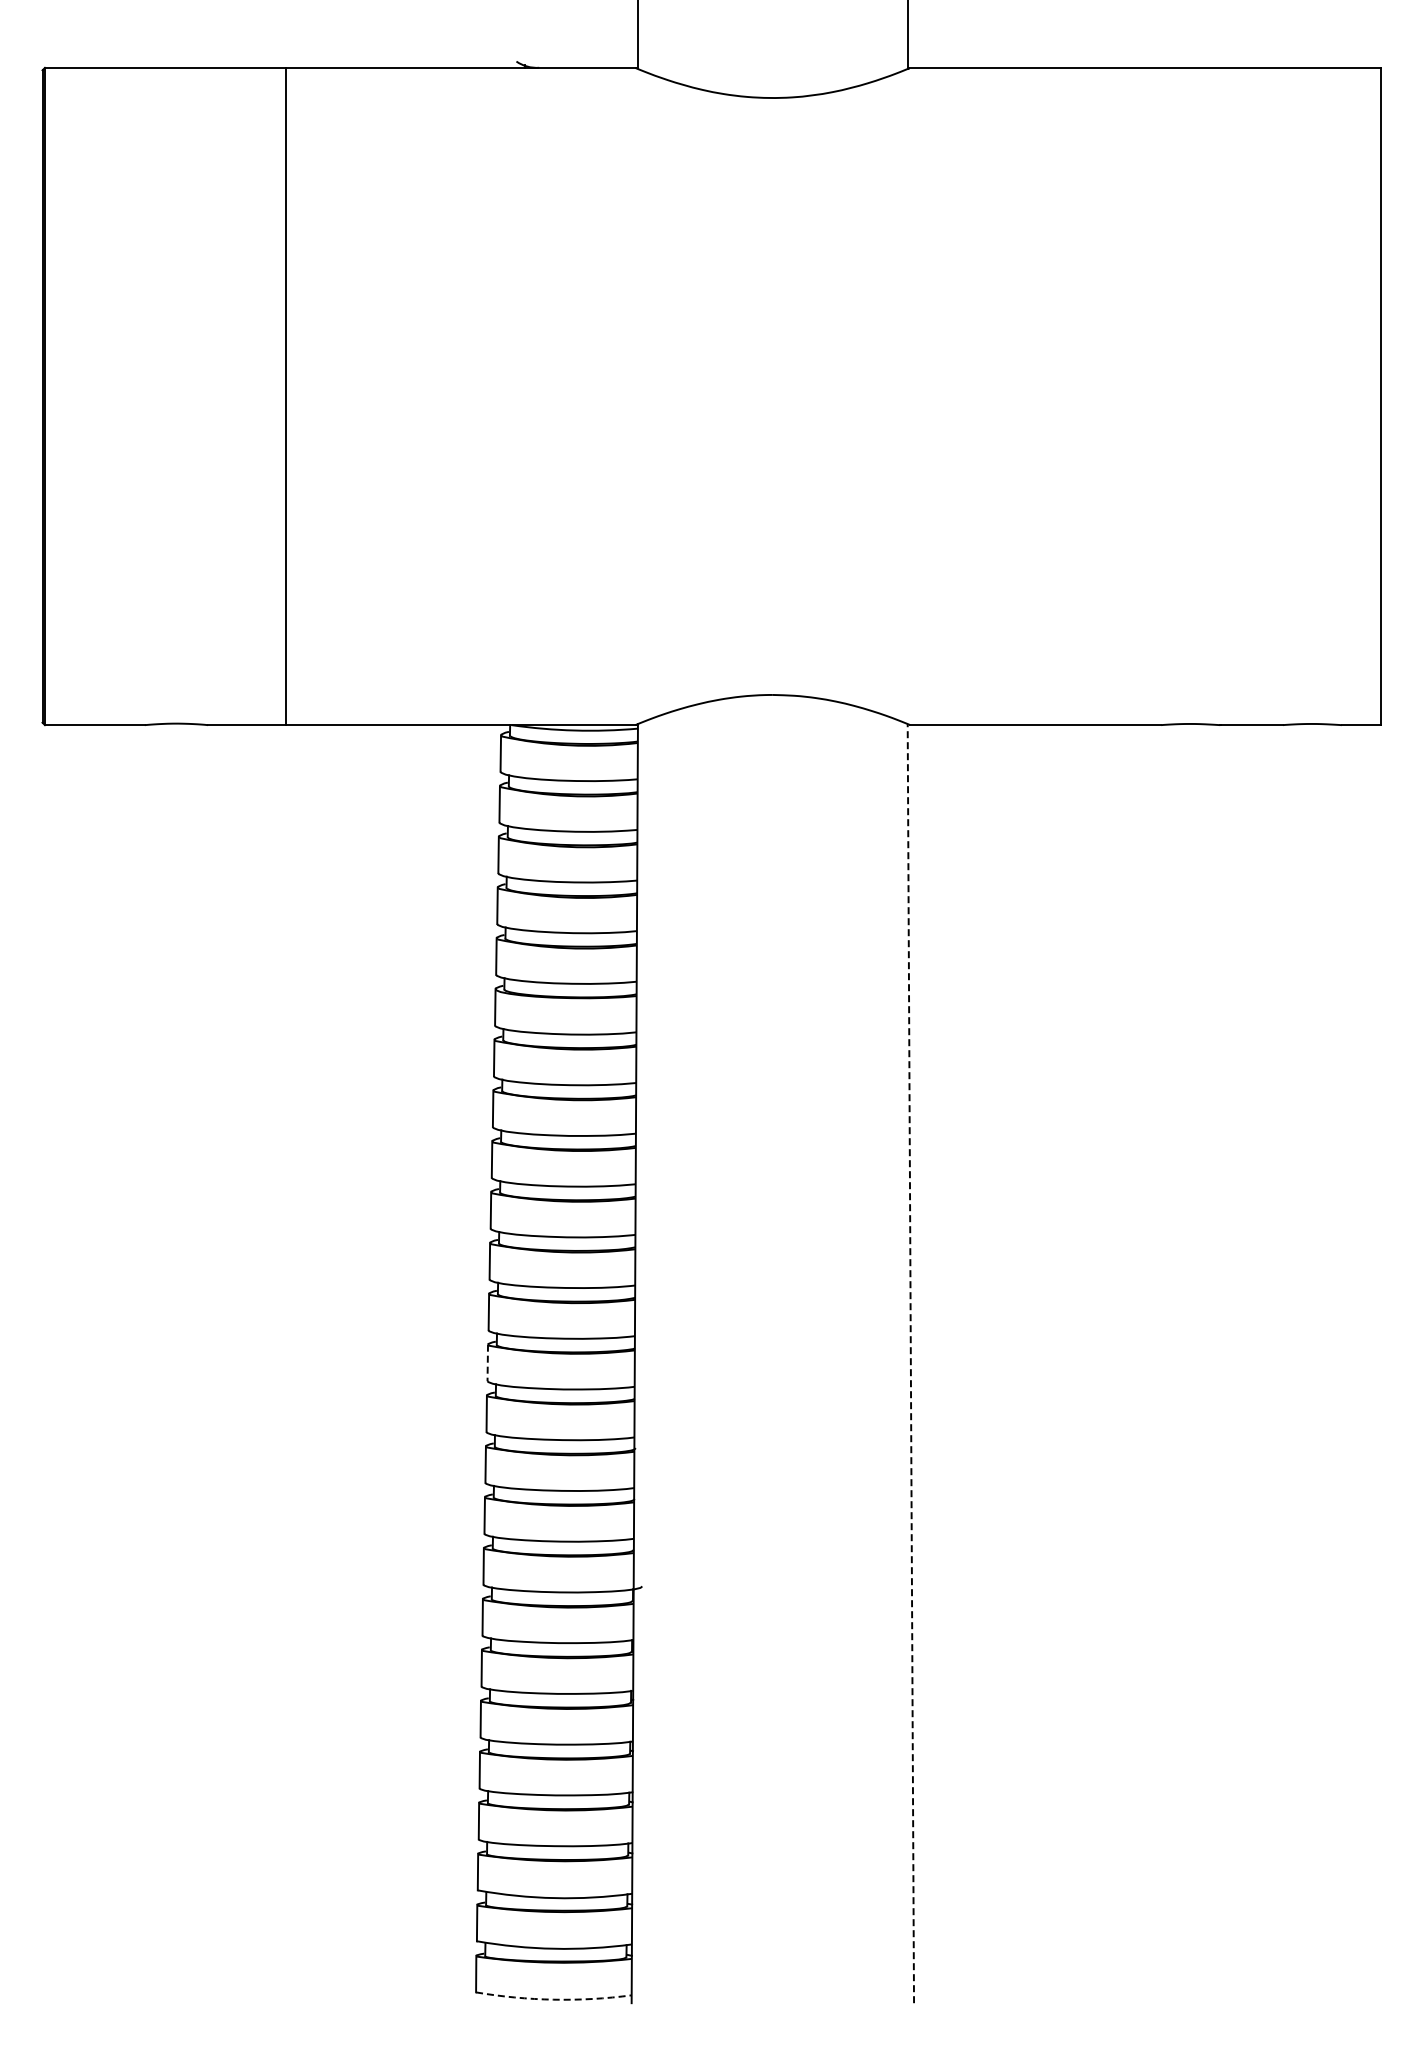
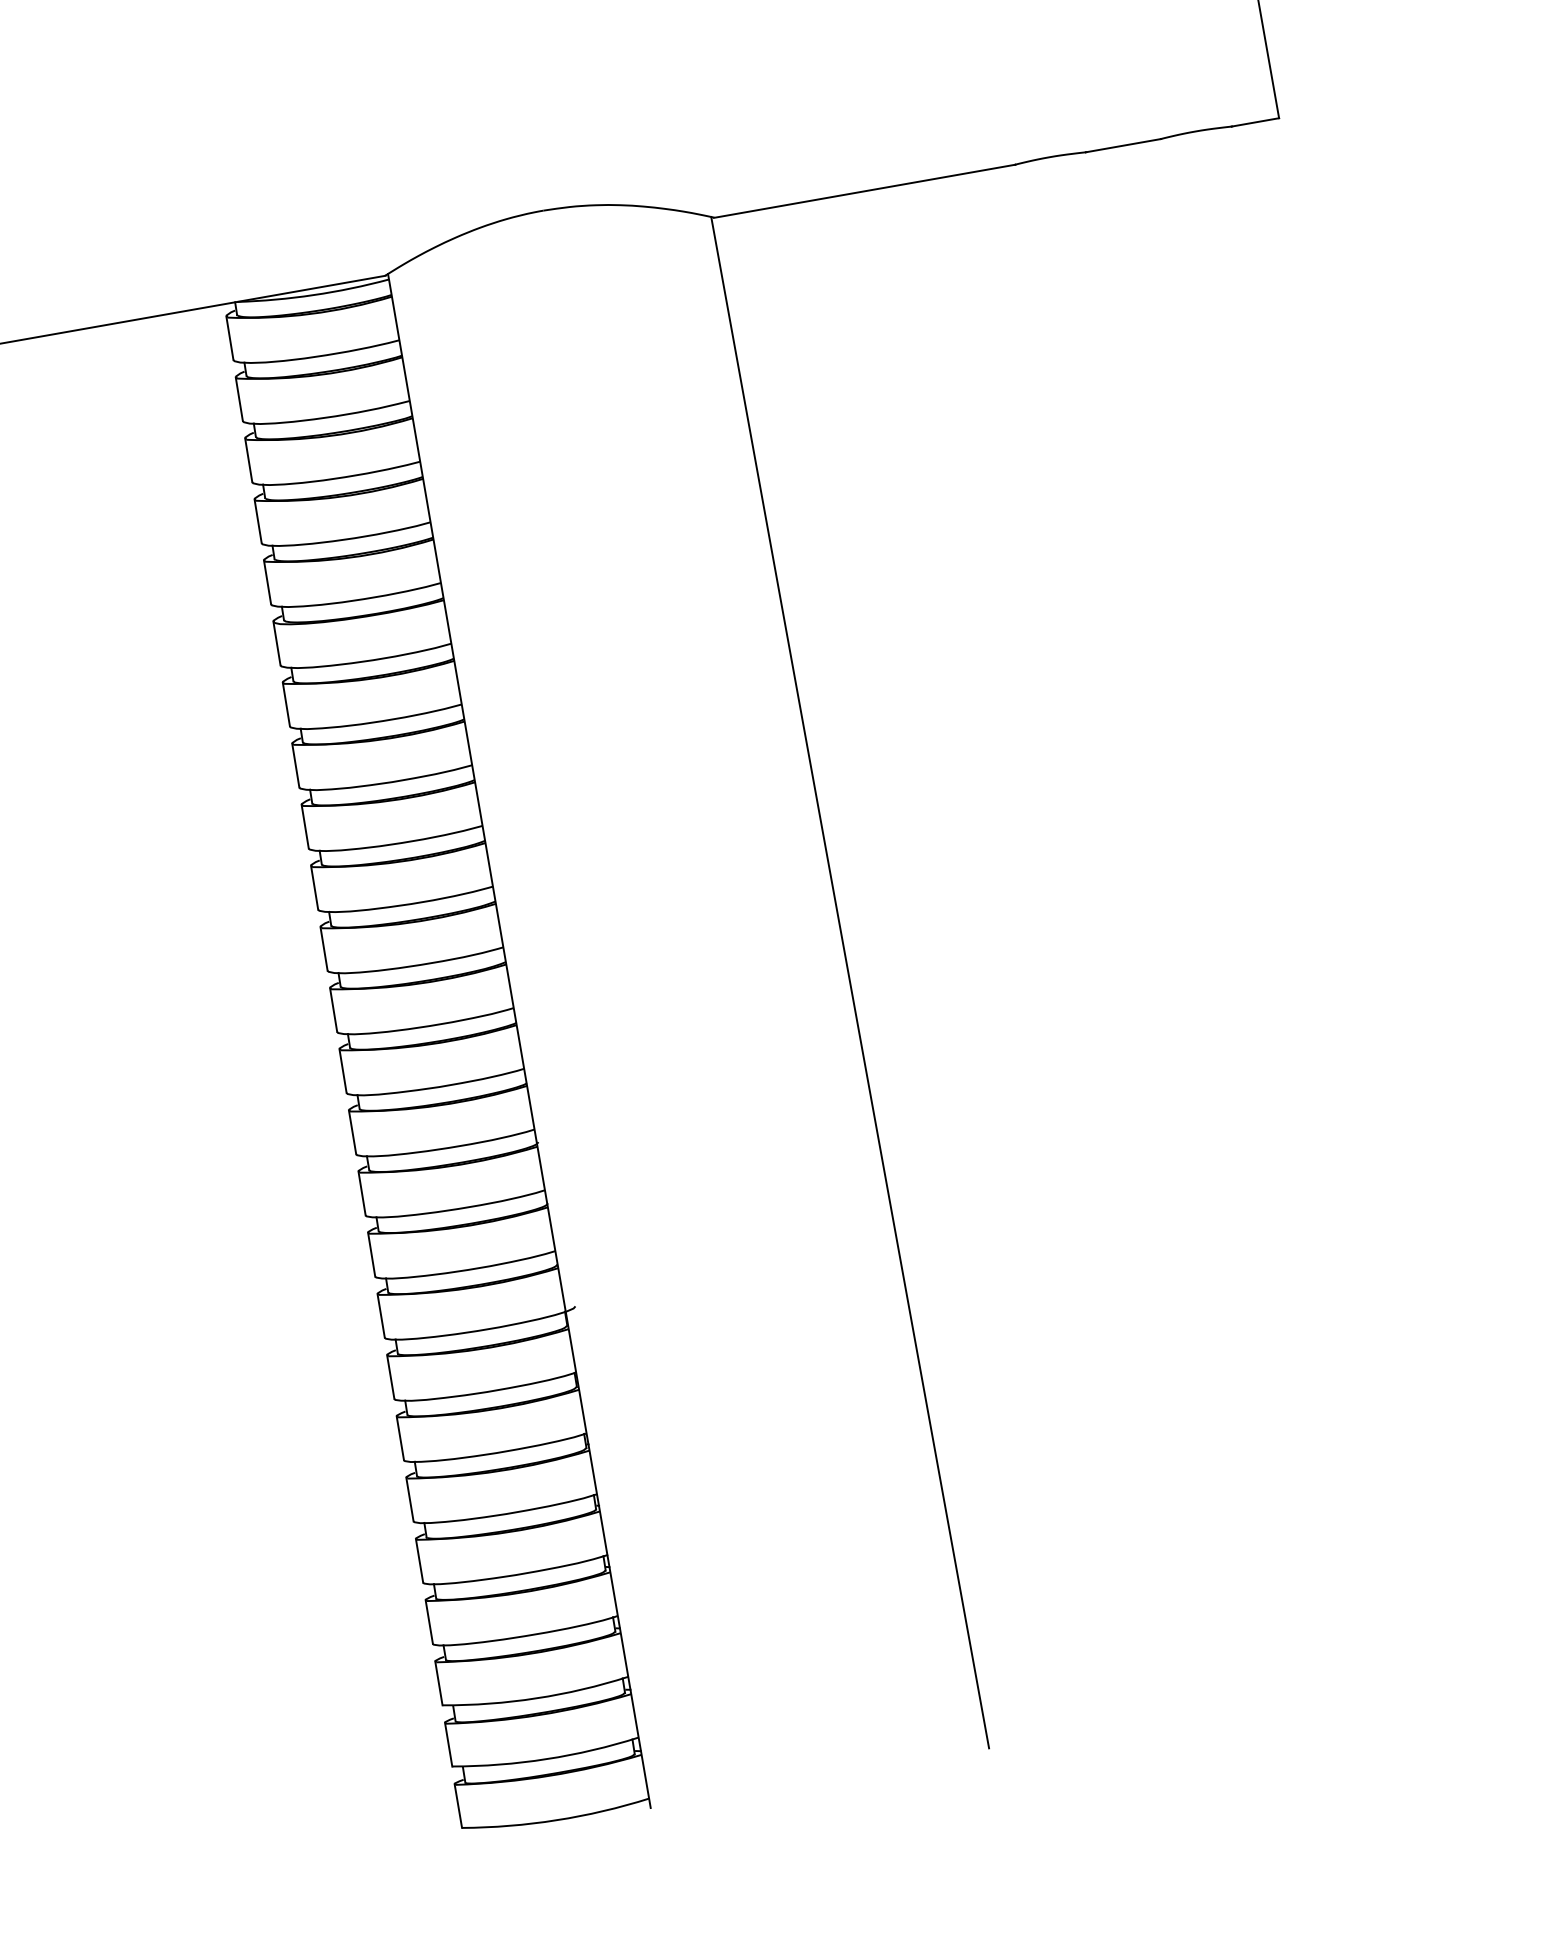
line: (487, 1363) -> (342, 1071), dashed -> solid
line: (910, 1363) -> (849, 982), dashed -> solid
arc: (553, 1999) -> (556, 1820), dashed -> solid

